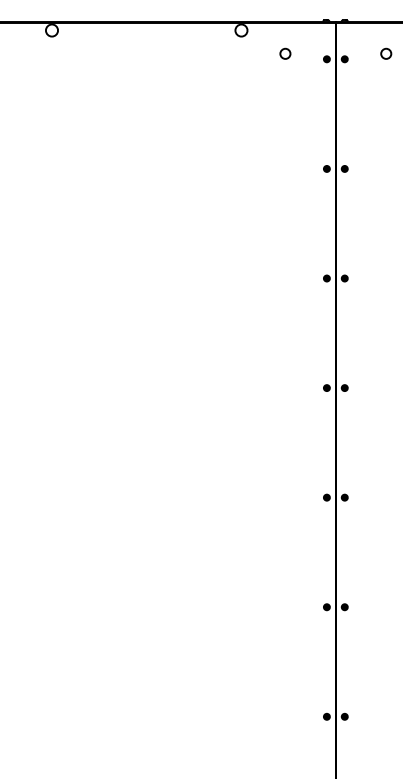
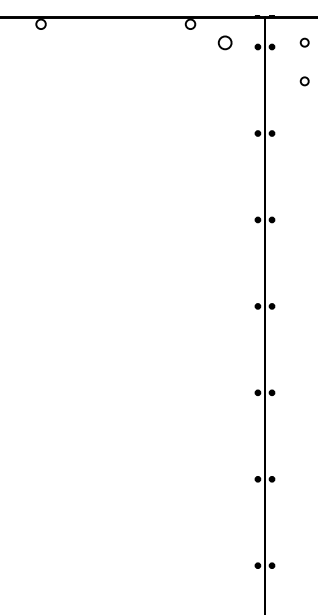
circle: (285, 53) -> (225, 42), size x1.6
circle: (386, 102) -> (304, 81), added

